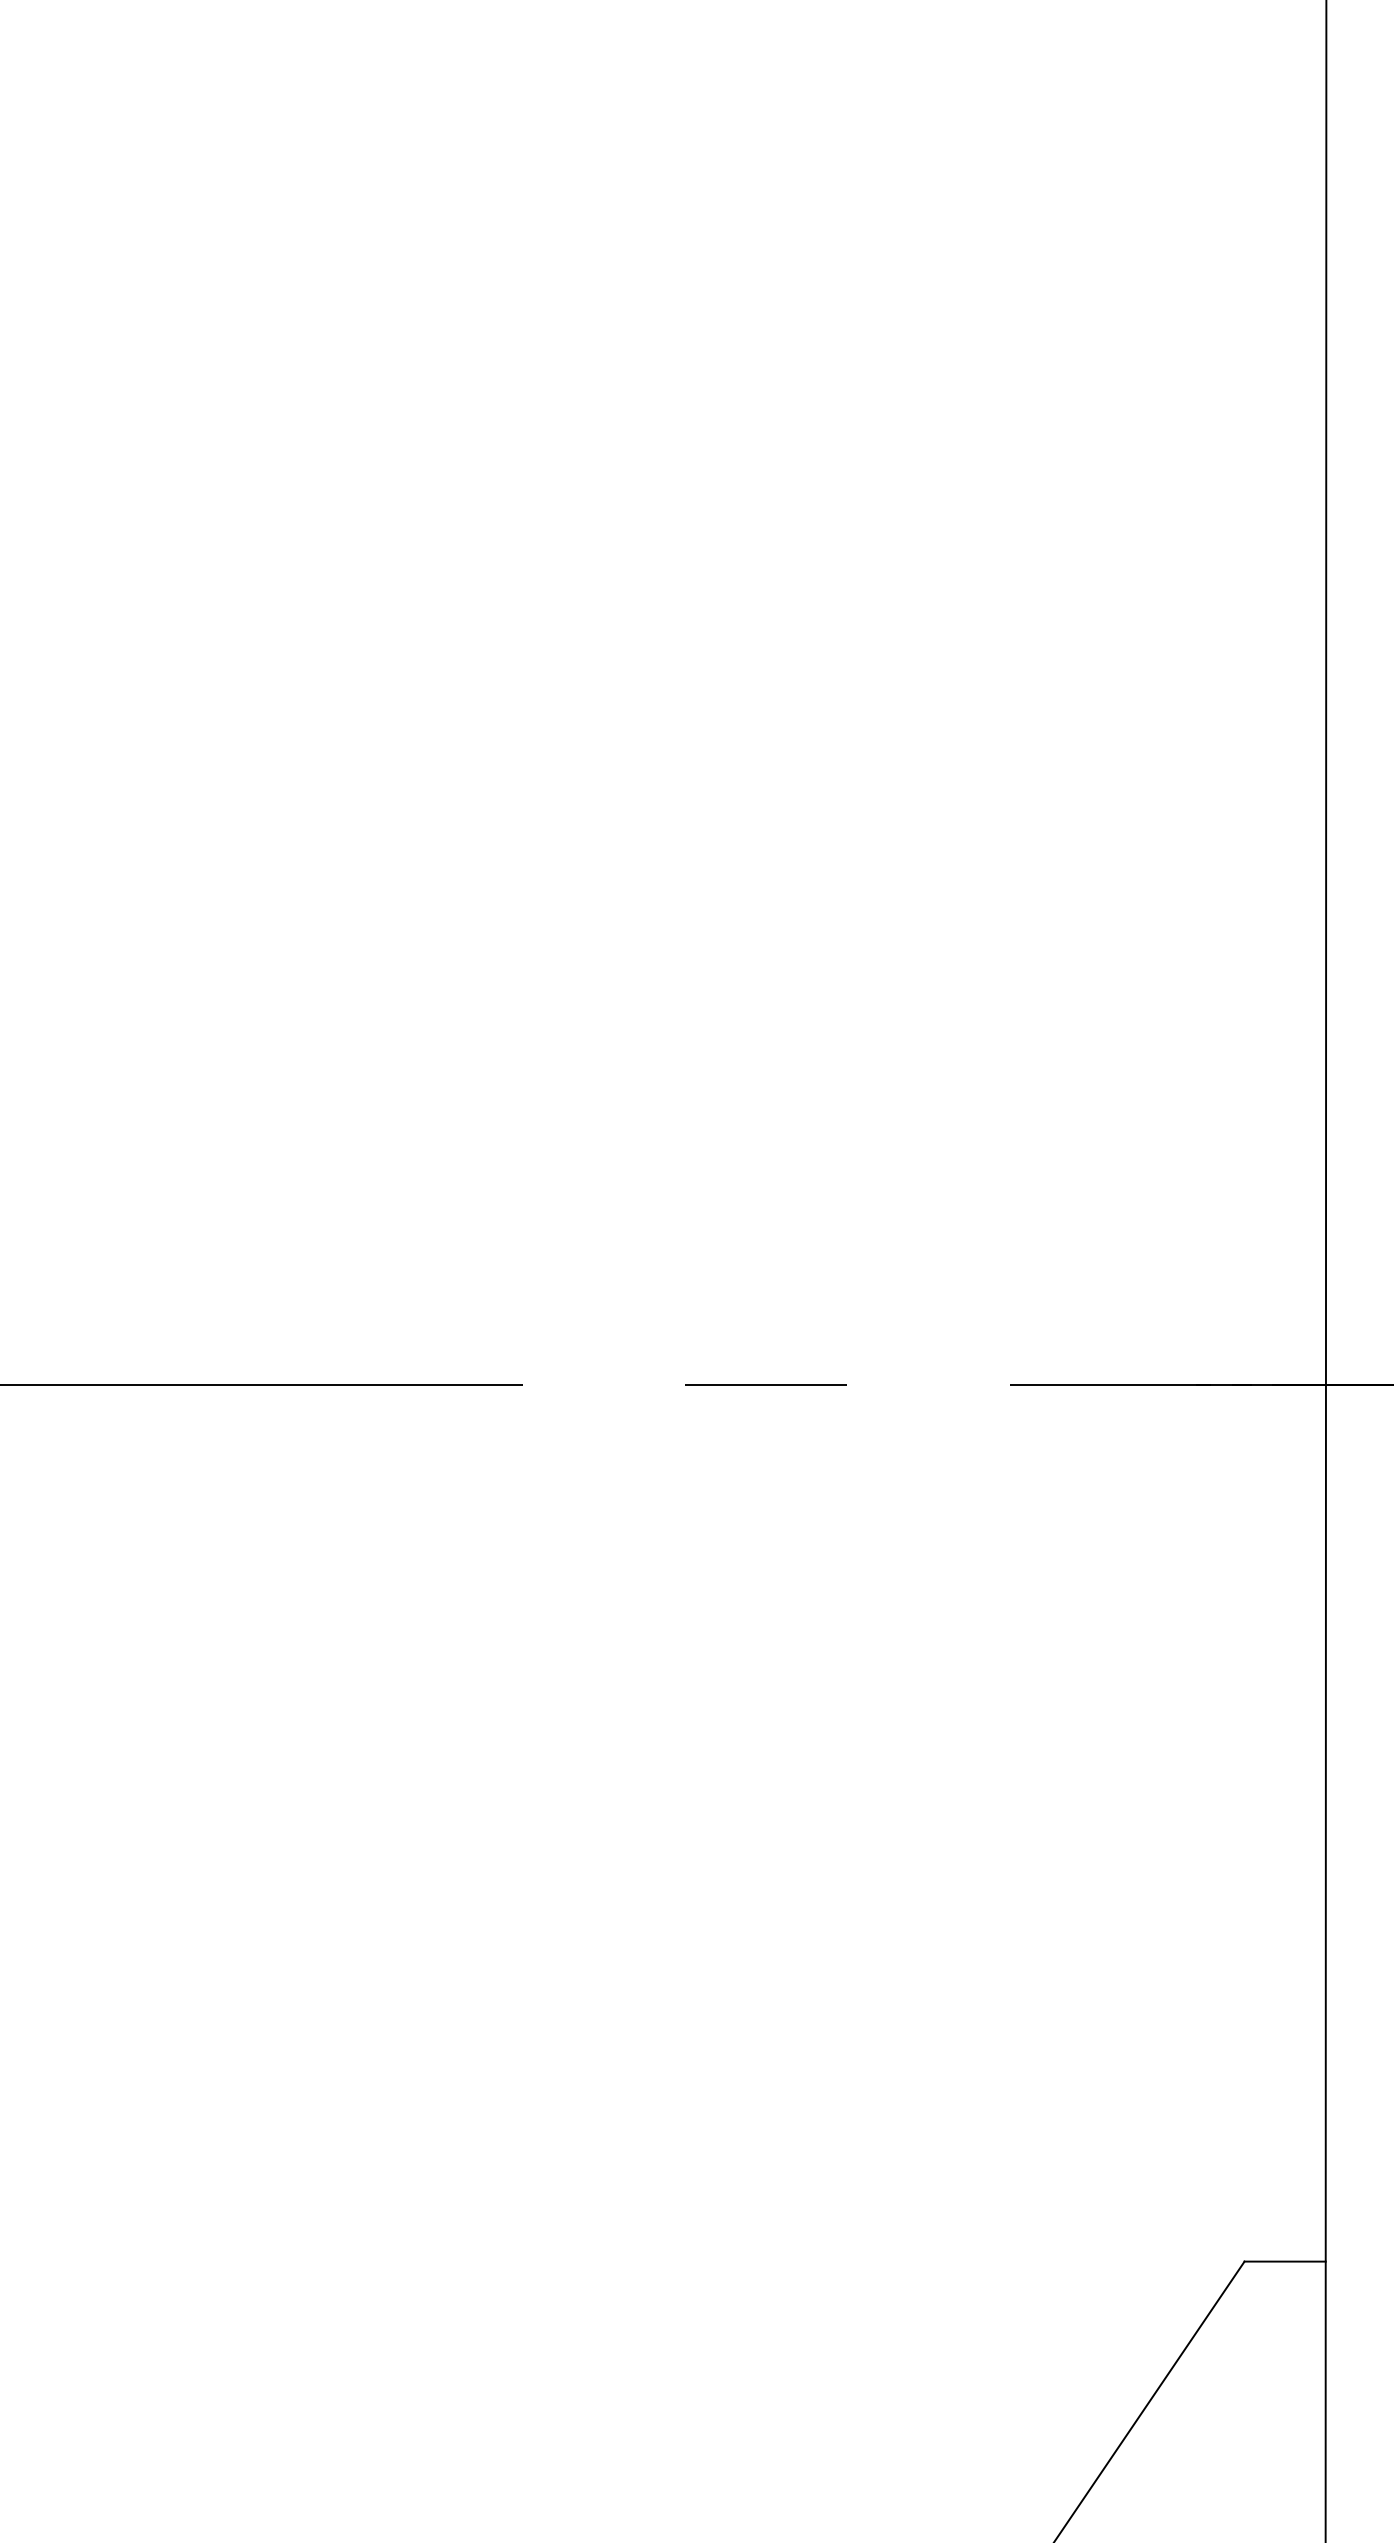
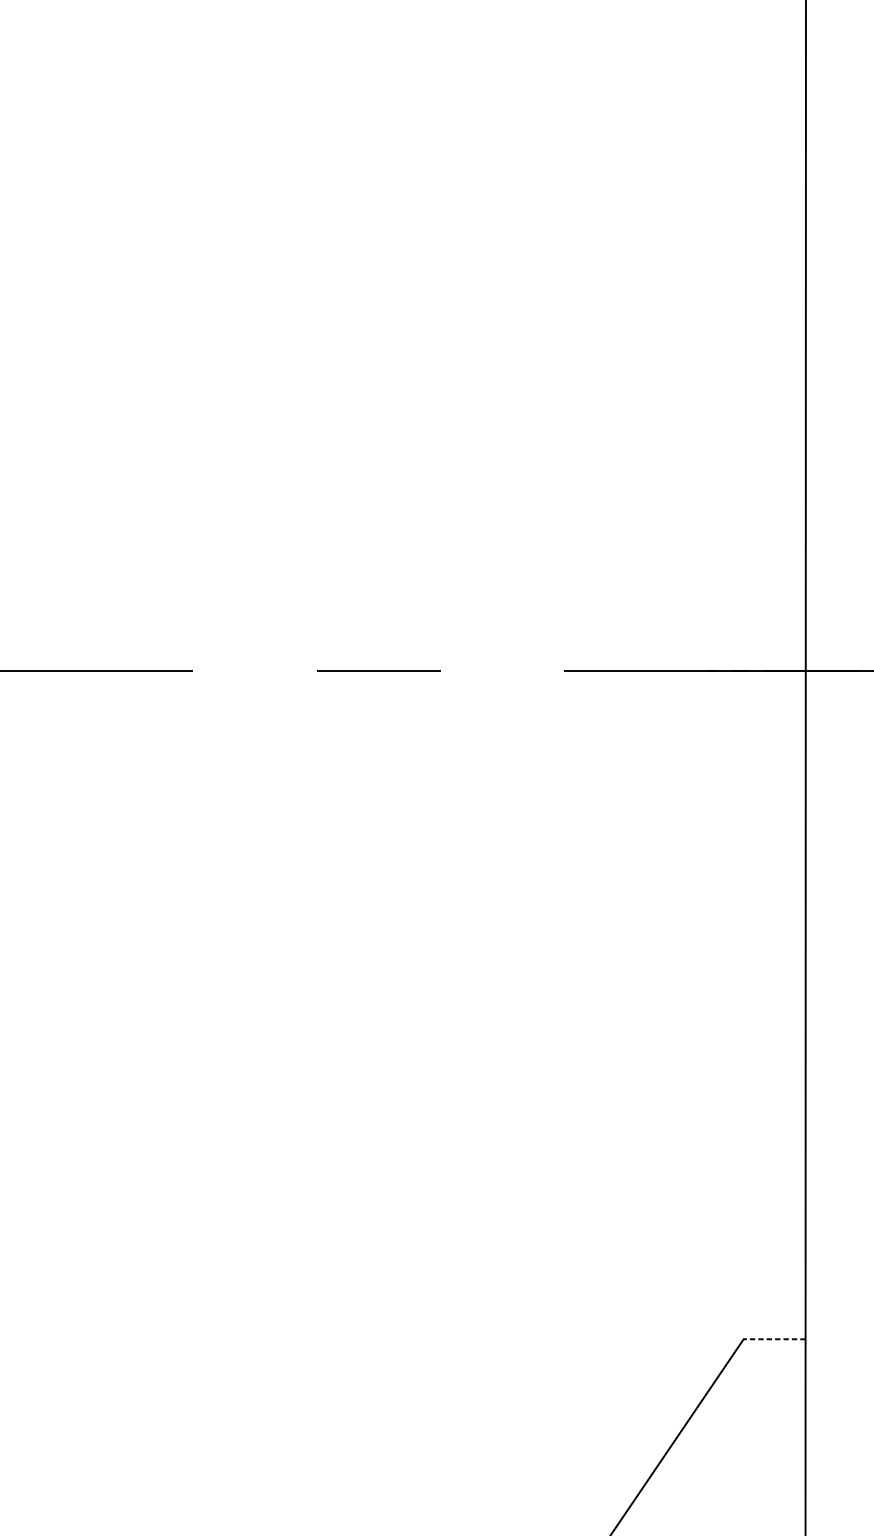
line: (1285, 2261) -> (774, 1339), solid -> dashed

